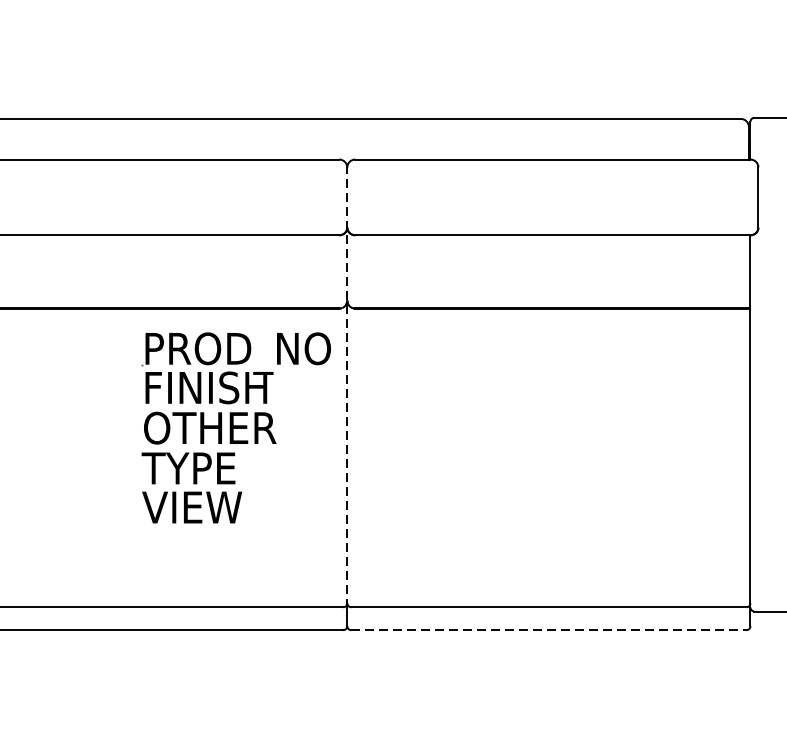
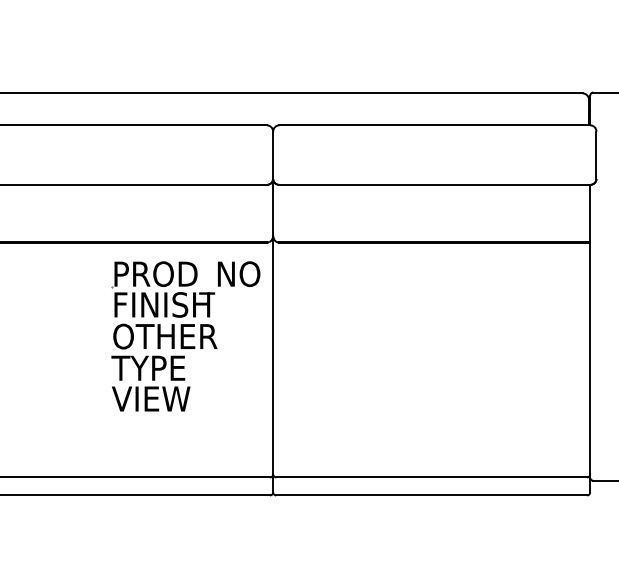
line: (347, 387) -> (273, 304), dashed -> solid
line: (549, 630) -> (432, 495), dashed -> solid

